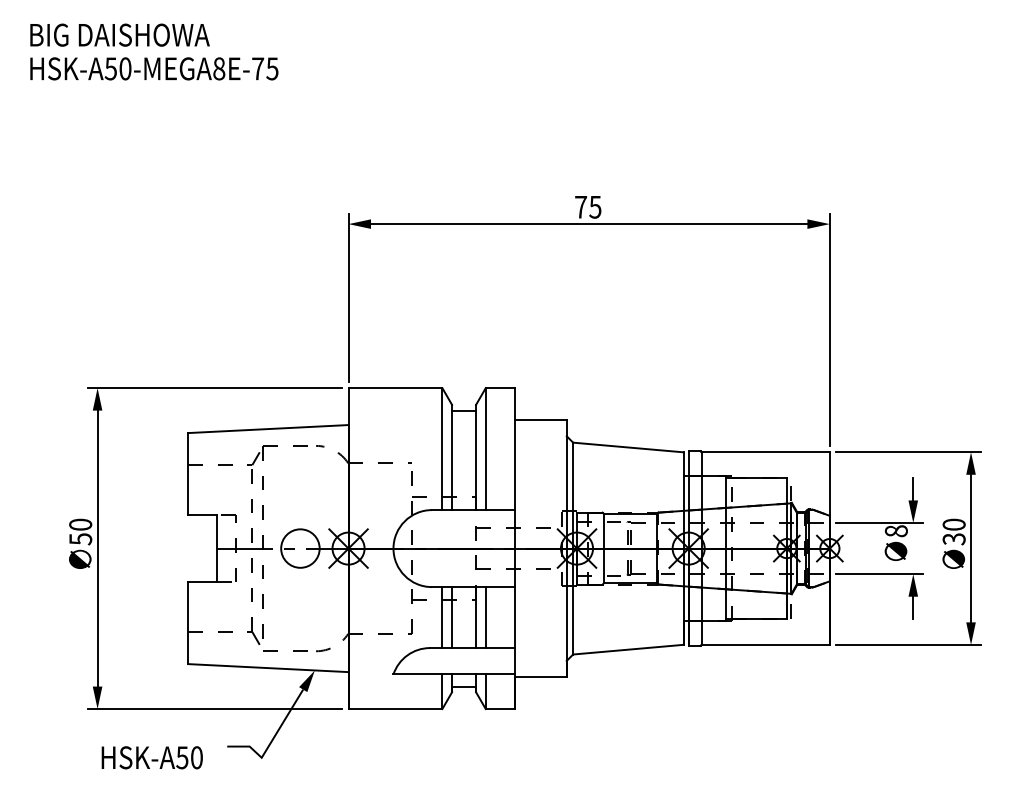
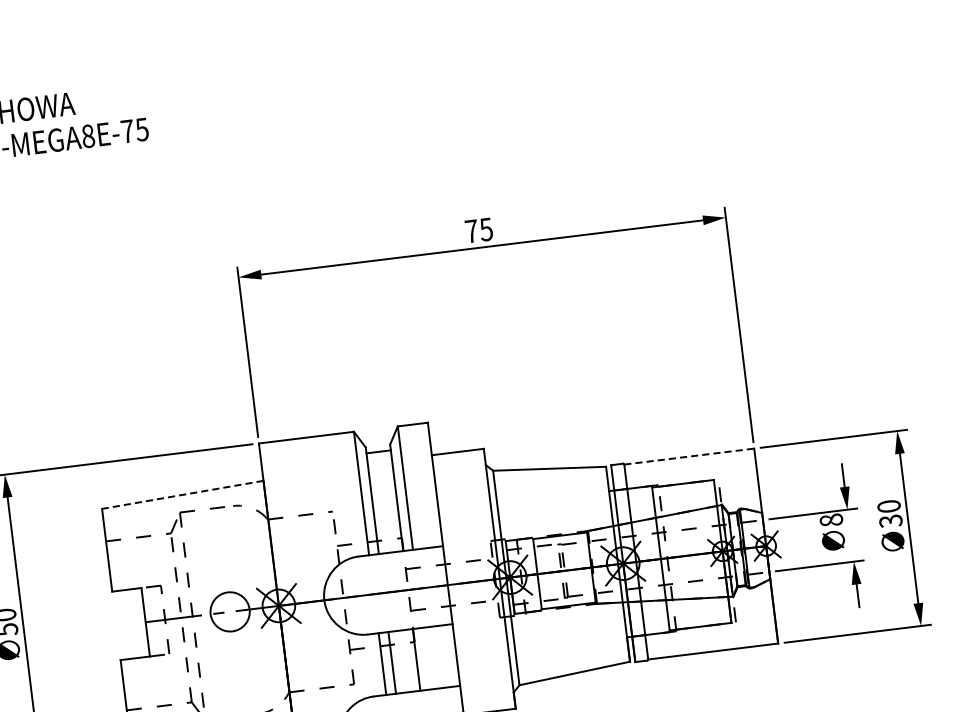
line: (267, 429) -> (182, 495), solid -> dashed
line: (766, 452) -> (690, 456), solid -> dashed
line: (485, 617) -> (426, 658), removed

